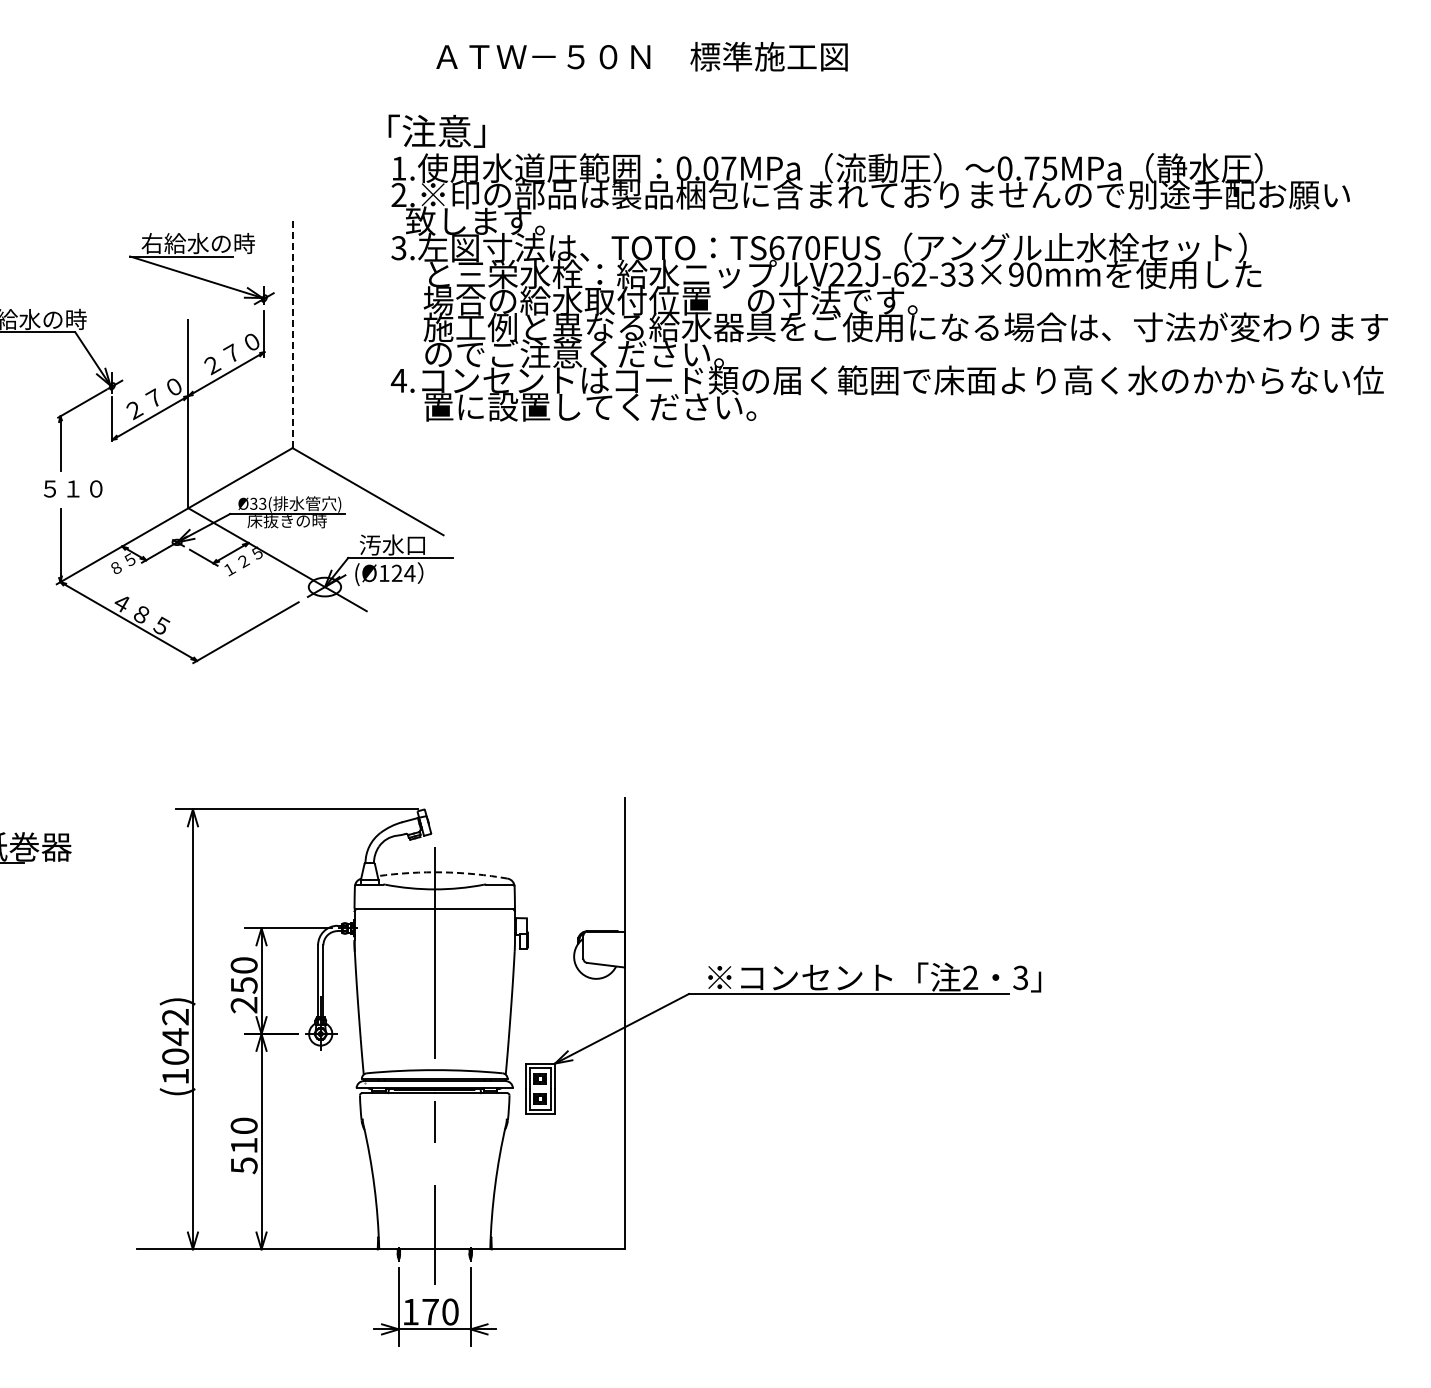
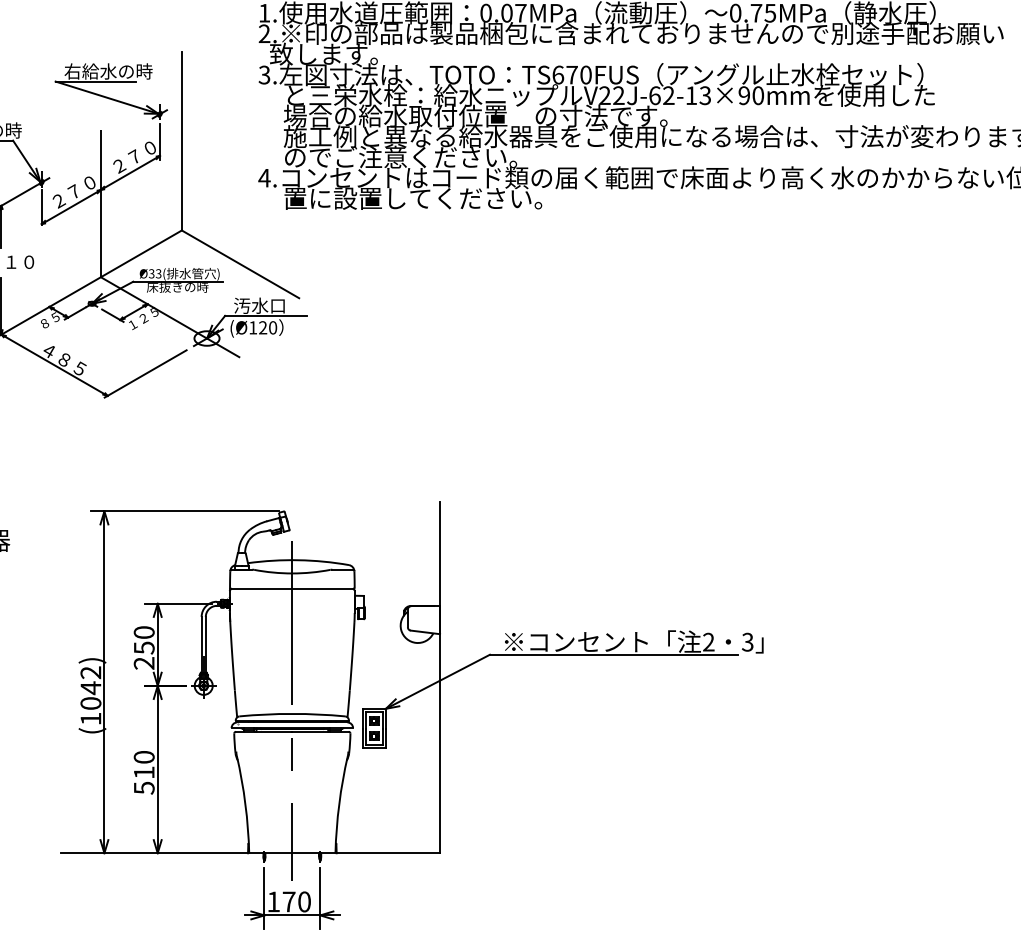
text: (947, 274) -> (690, 95), V22J-62-33×90mm -> V22J-62-13×90mm
line: (292, 332) -> (181, 140), dashed -> solid
text: (409, 573) -> (272, 327), (Ø124 -> (Ø120
arc: (442, 872) -> (298, 560), dashed -> solid

